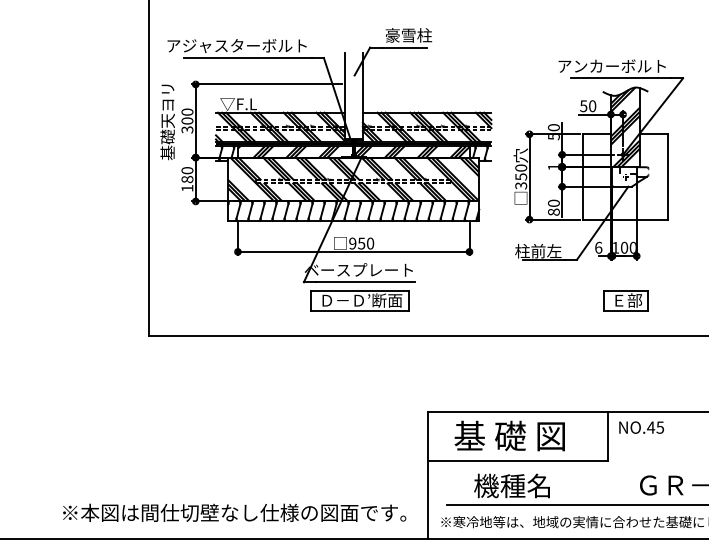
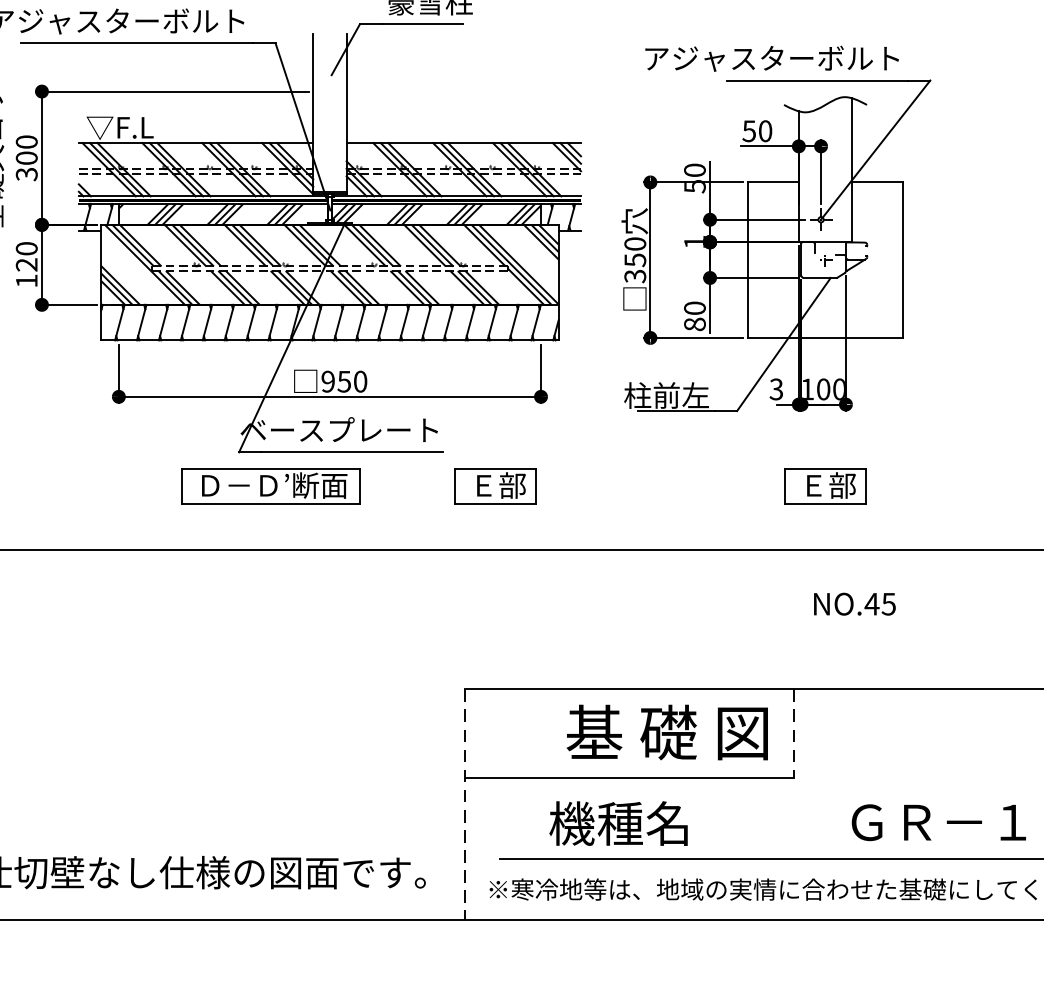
text: (564, 66) -> (714, 58), アンカーボルト -> アジャスターボルト
hatch: (625, 126) -> (825, 168), removed
text: (187, 179) -> (26, 264), 180 -> 120
text: (598, 247) -> (776, 388), 6 -> 3
part: (359, 300) -> (269, 485), moved
part: (444, 300) -> (495, 485), added
text: (641, 427) -> (854, 603), moved
text: (509, 435) -> (666, 731), moved
line: (608, 437) -> (794, 735), solid -> dashed
line: (427, 476) -> (464, 806), solid -> dashed

